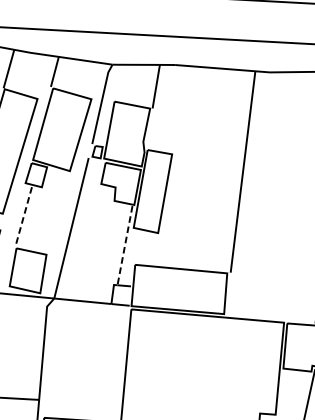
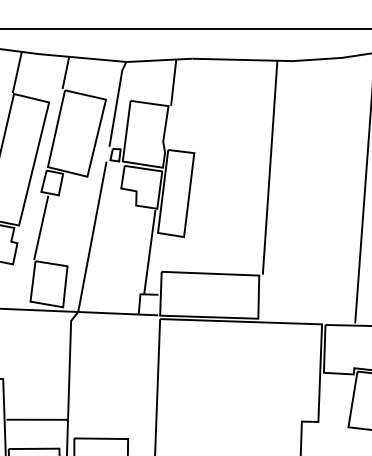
line: (23, 216) -> (41, 227), dashed -> solid
line: (124, 245) -> (149, 252), dashed -> solid

